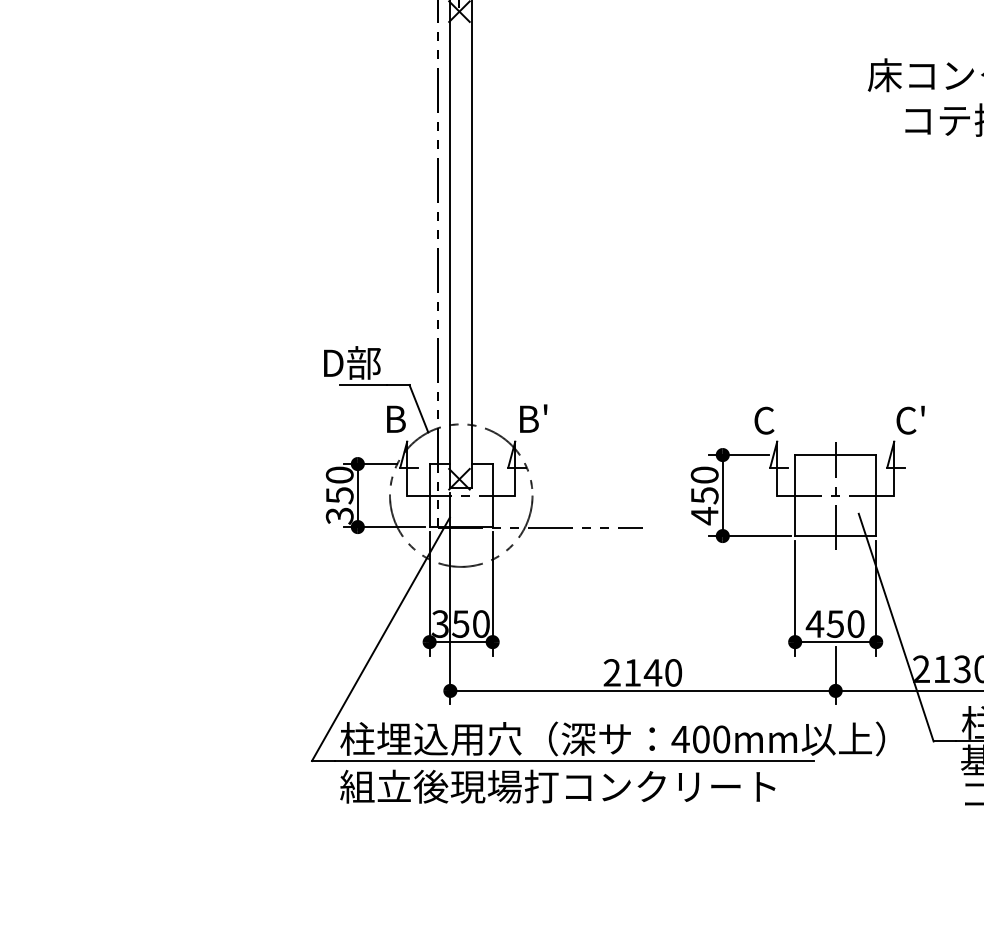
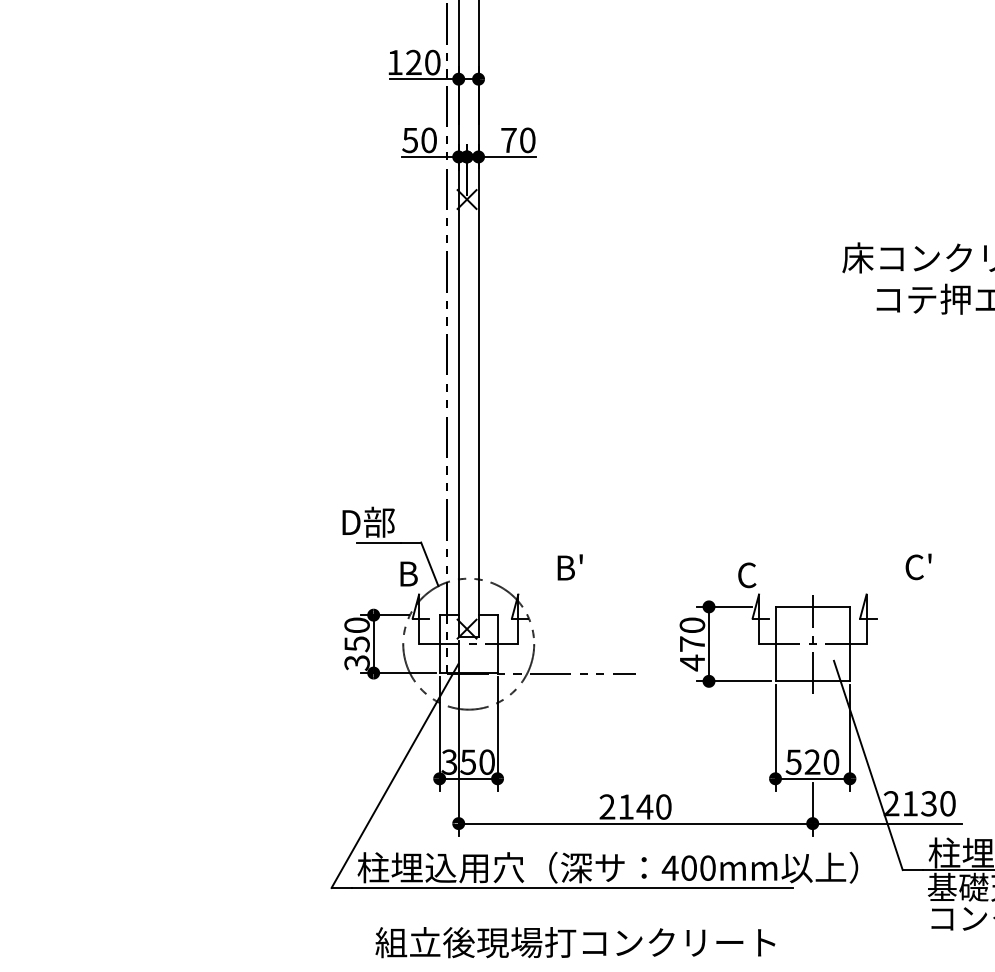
text: (532, 418) -> (569, 567), moved
text: (910, 419) -> (918, 566), moved
text: (704, 495) -> (692, 644), 450 -> 470
text: (824, 623) -> (802, 761), 450 -> 520
text: (557, 786) -> (575, 942), moved

